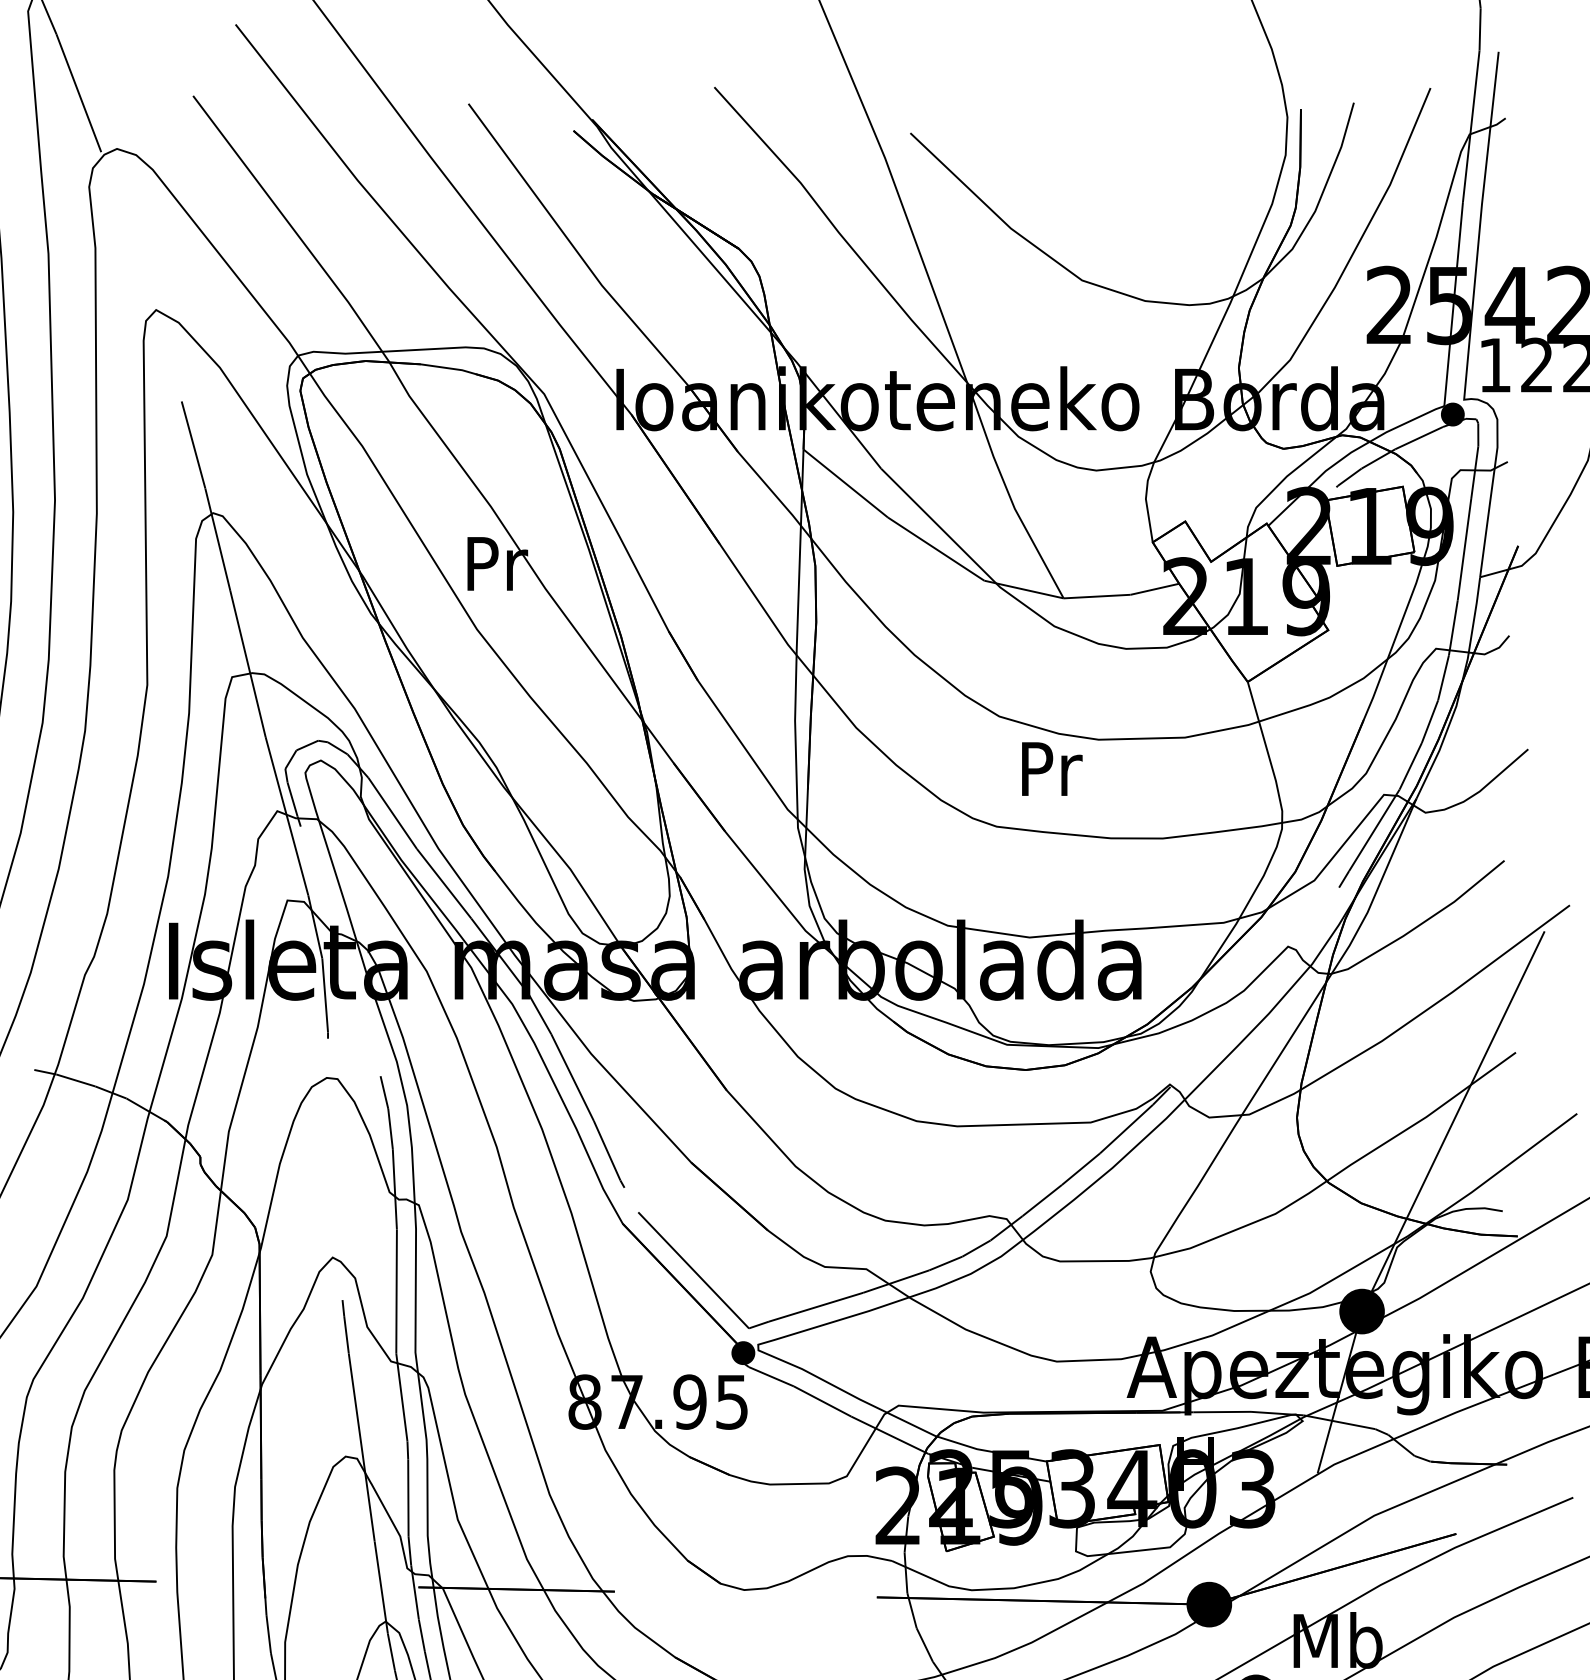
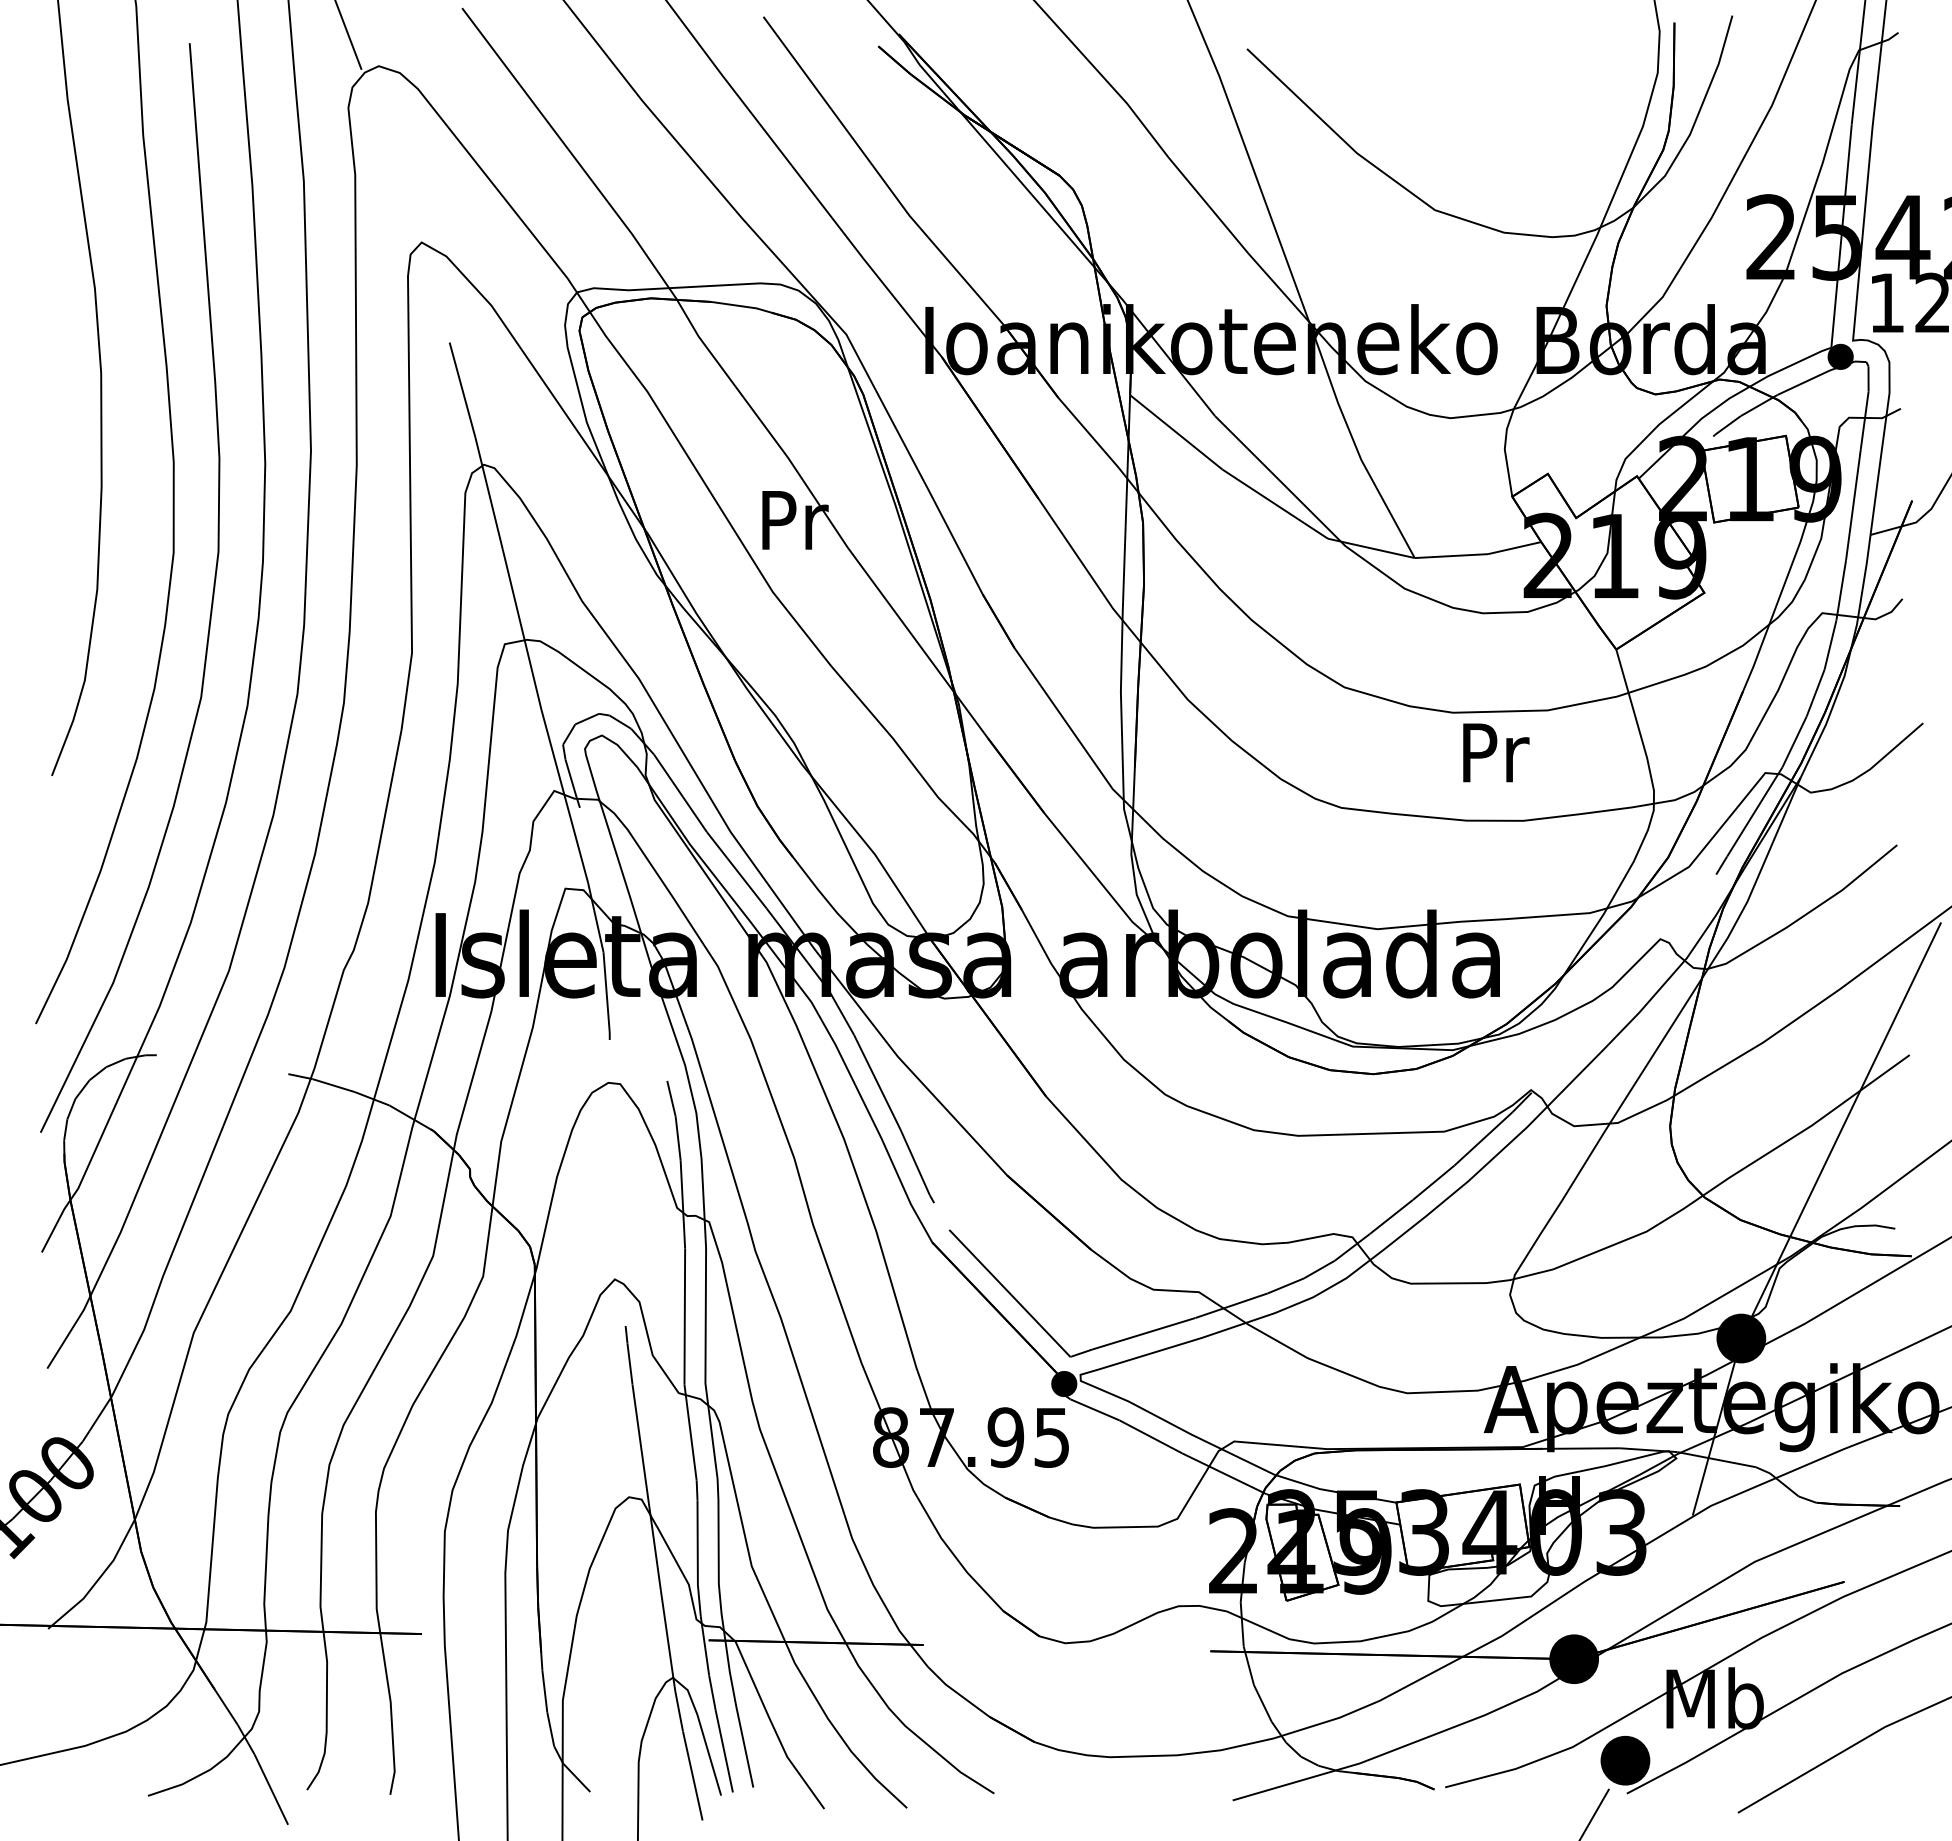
text: (1052, 768) -> (1496, 752), moved

